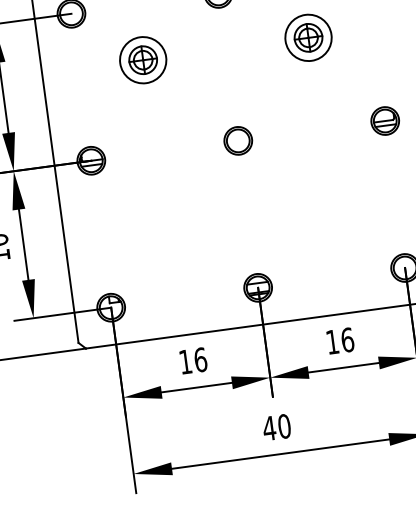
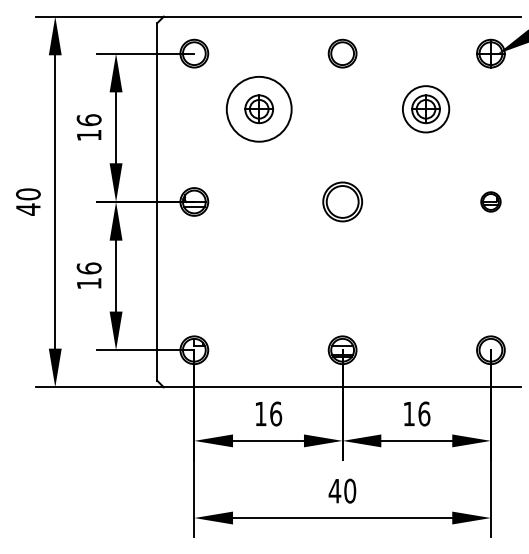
circle: (143, 60) -> (259, 109), size x1.4
part: (384, 120) -> (490, 201), size x0.7
part: (238, 140) -> (342, 201), size x1.4

